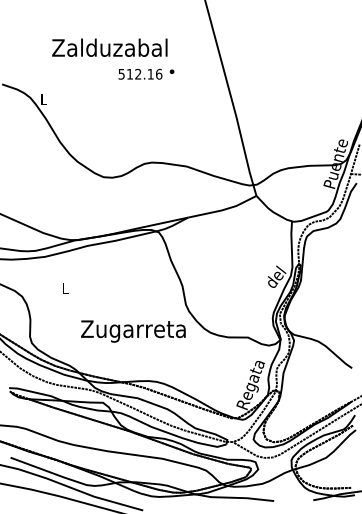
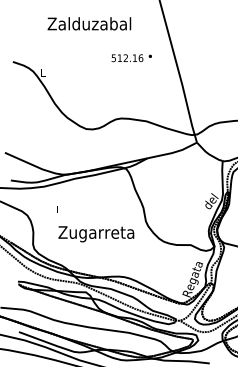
text: (109, 47) -> (89, 23), moved
text: (146, 73) -> (131, 57), moved
text: (133, 331) -> (96, 234), moved

